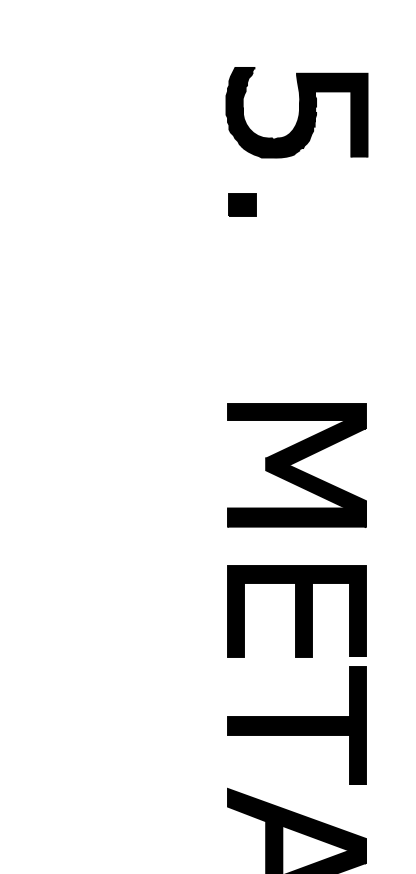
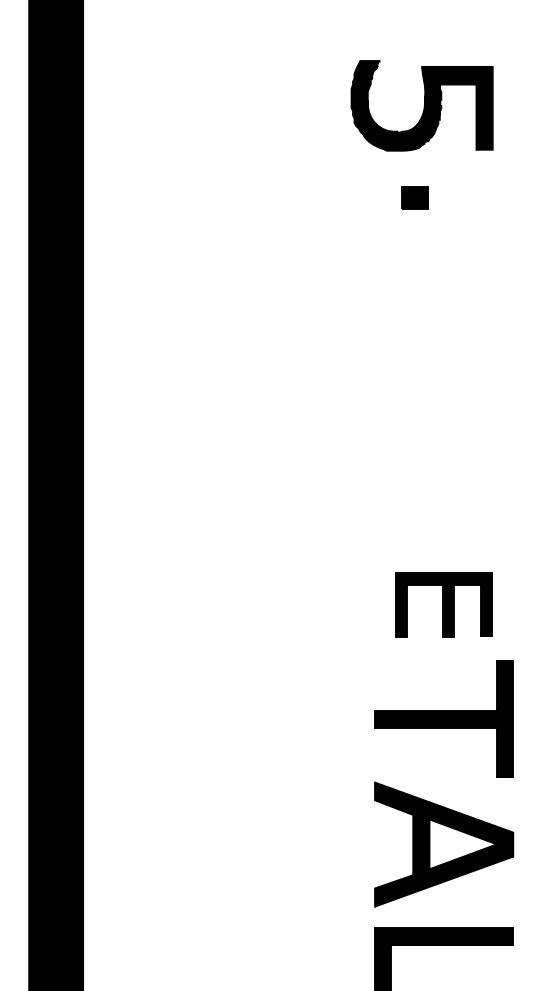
part: (296, 112) -> (421, 105), moved
part: (242, 204) -> (414, 197), moved
part: (297, 466) -> (444, 459), removed
part: (296, 610) -> (443, 604), size x0.7

